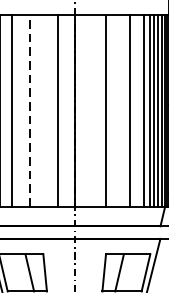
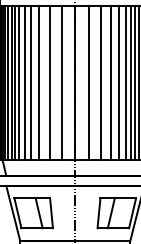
line: (5, 111) -> (19, 83), added
line: (20, 111) -> (31, 83), added
line: (30, 111) -> (39, 83), dashed -> solid
line: (42, 111) -> (49, 83), added
line: (91, 111) -> (88, 83), added
line: (119, 111) -> (111, 83), added
line: (137, 111) -> (125, 83), added

